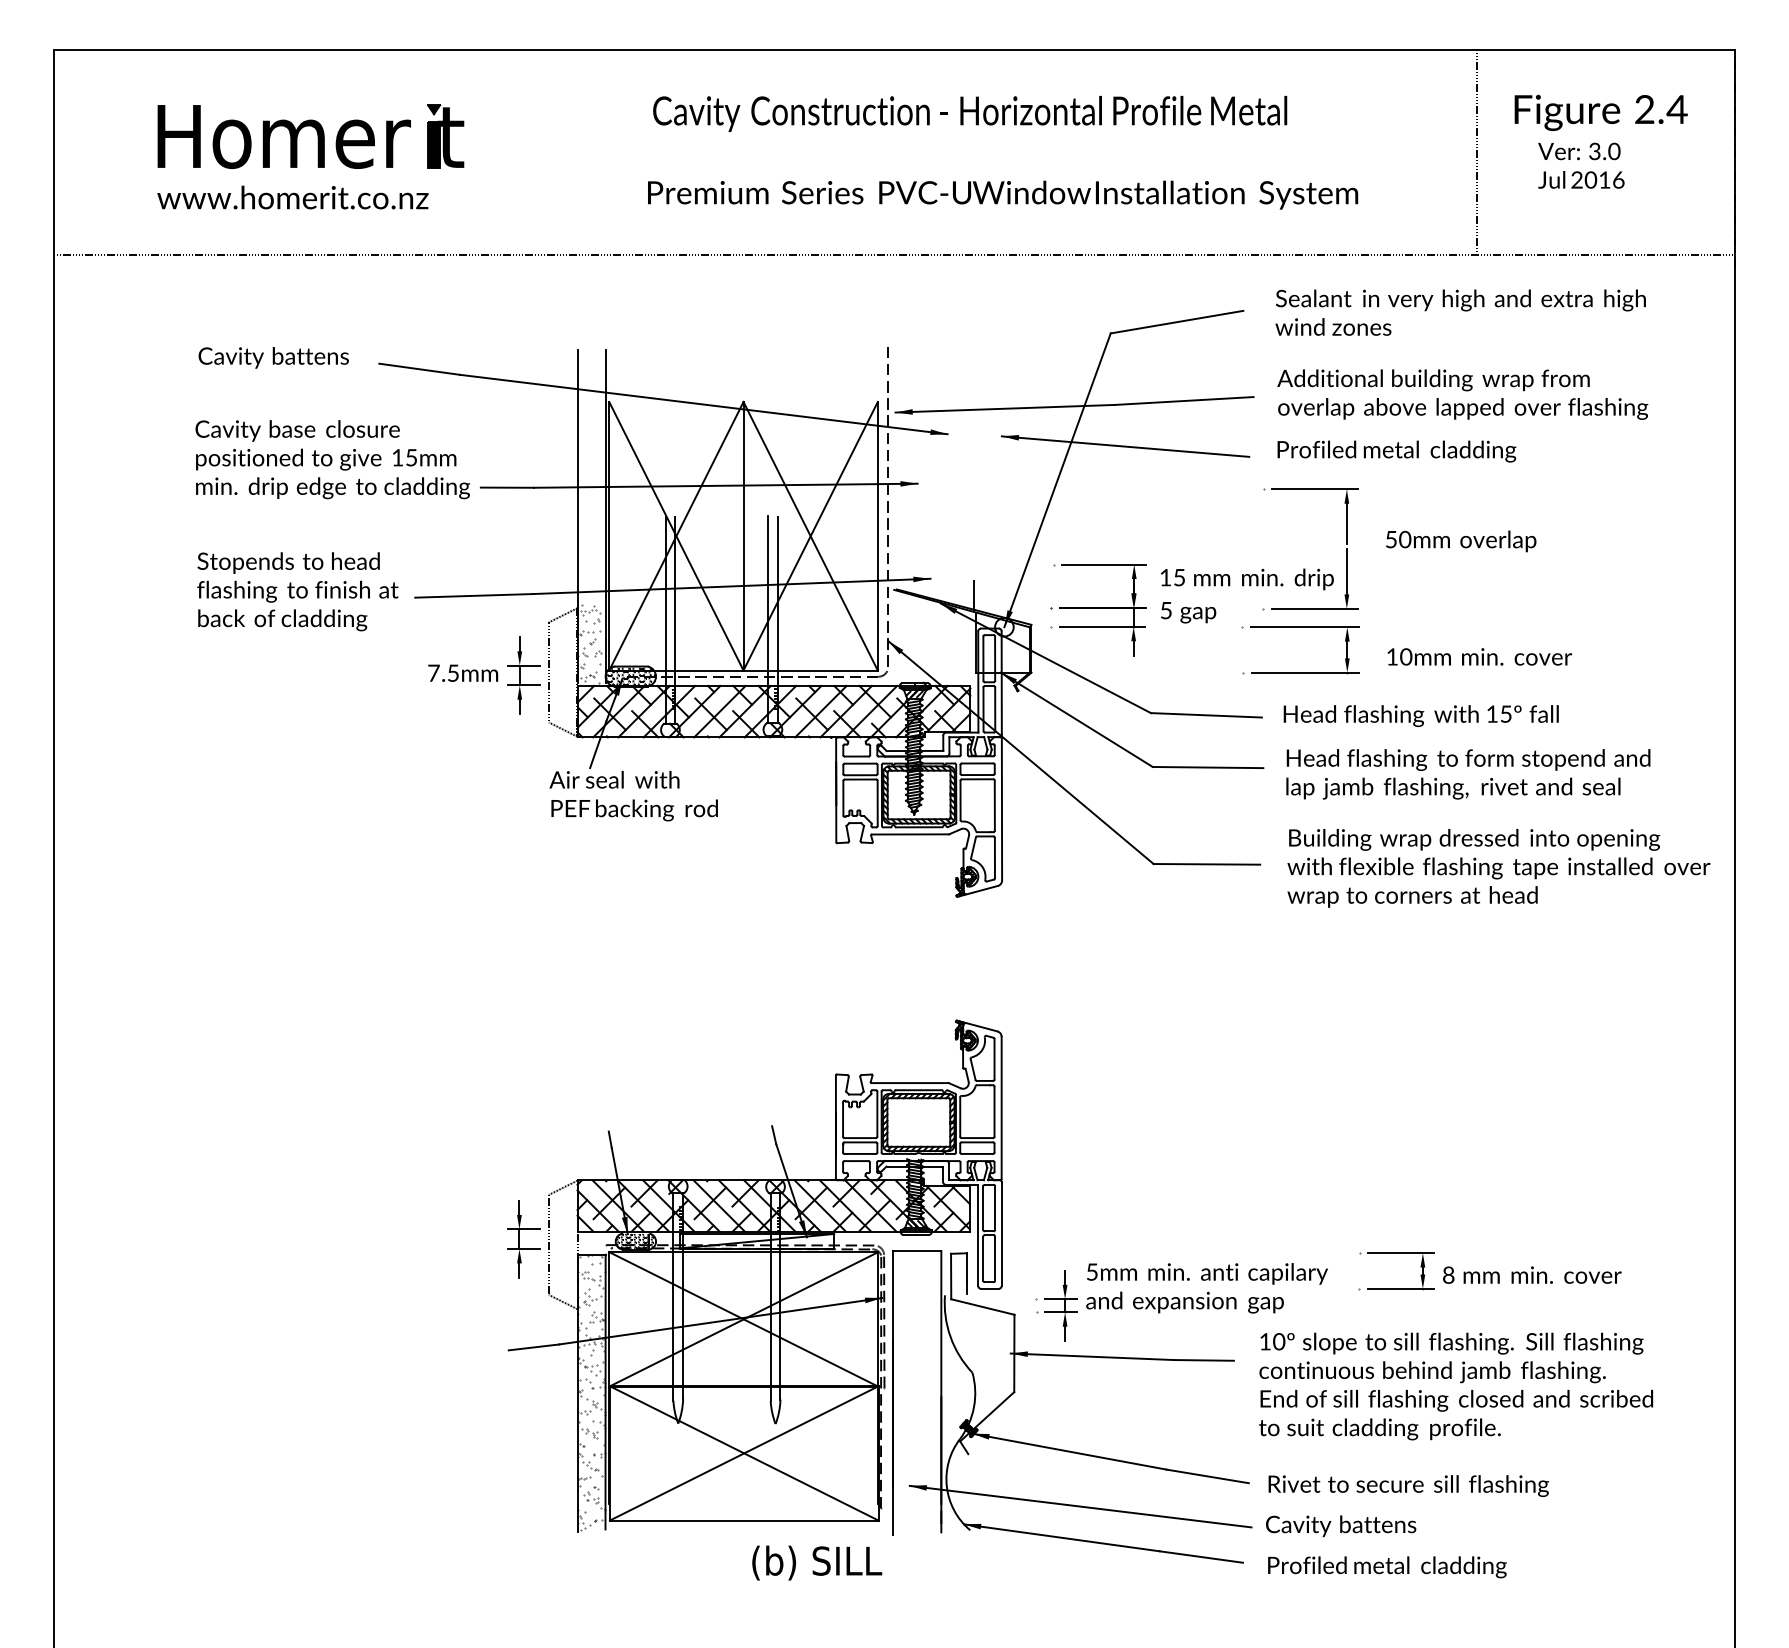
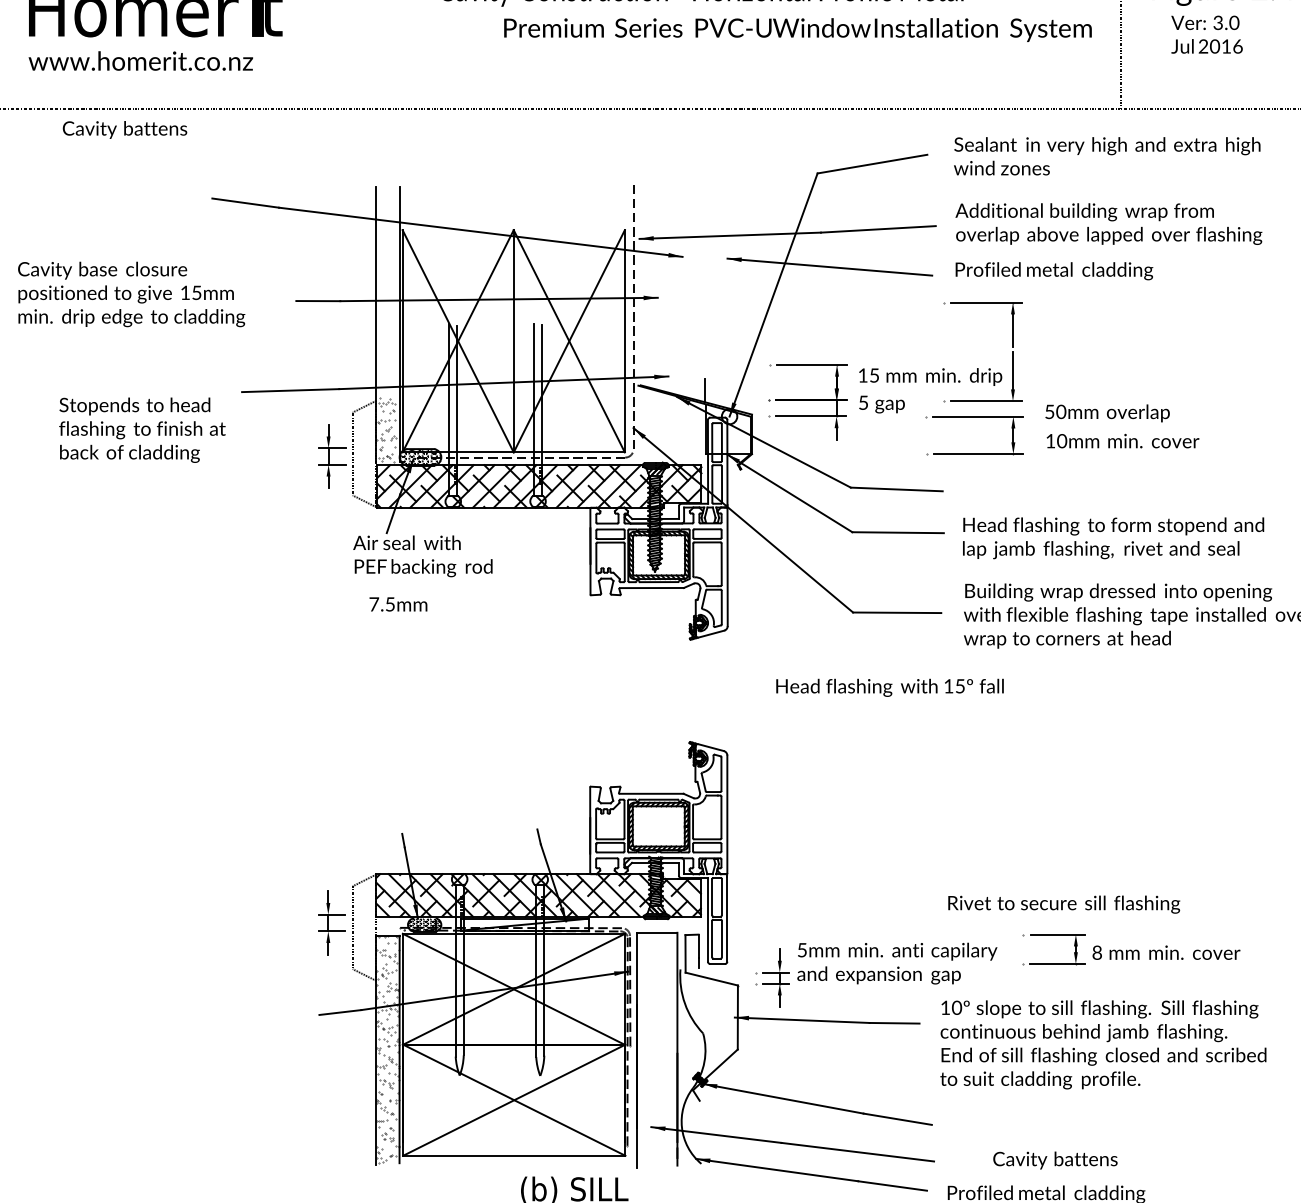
text: (1003, 194) -> (798, 29), moved
text: (273, 357) -> (124, 129), moved
text: (332, 459) -> (131, 294), moved
text: (1461, 541) -> (1107, 413), moved
text: (297, 591) -> (142, 430), moved
text: (463, 672) -> (398, 603), moved
text: (1420, 715) -> (889, 687), moved
text: (1408, 1485) -> (1064, 904), moved
text: (1341, 1526) -> (1055, 1160), moved

